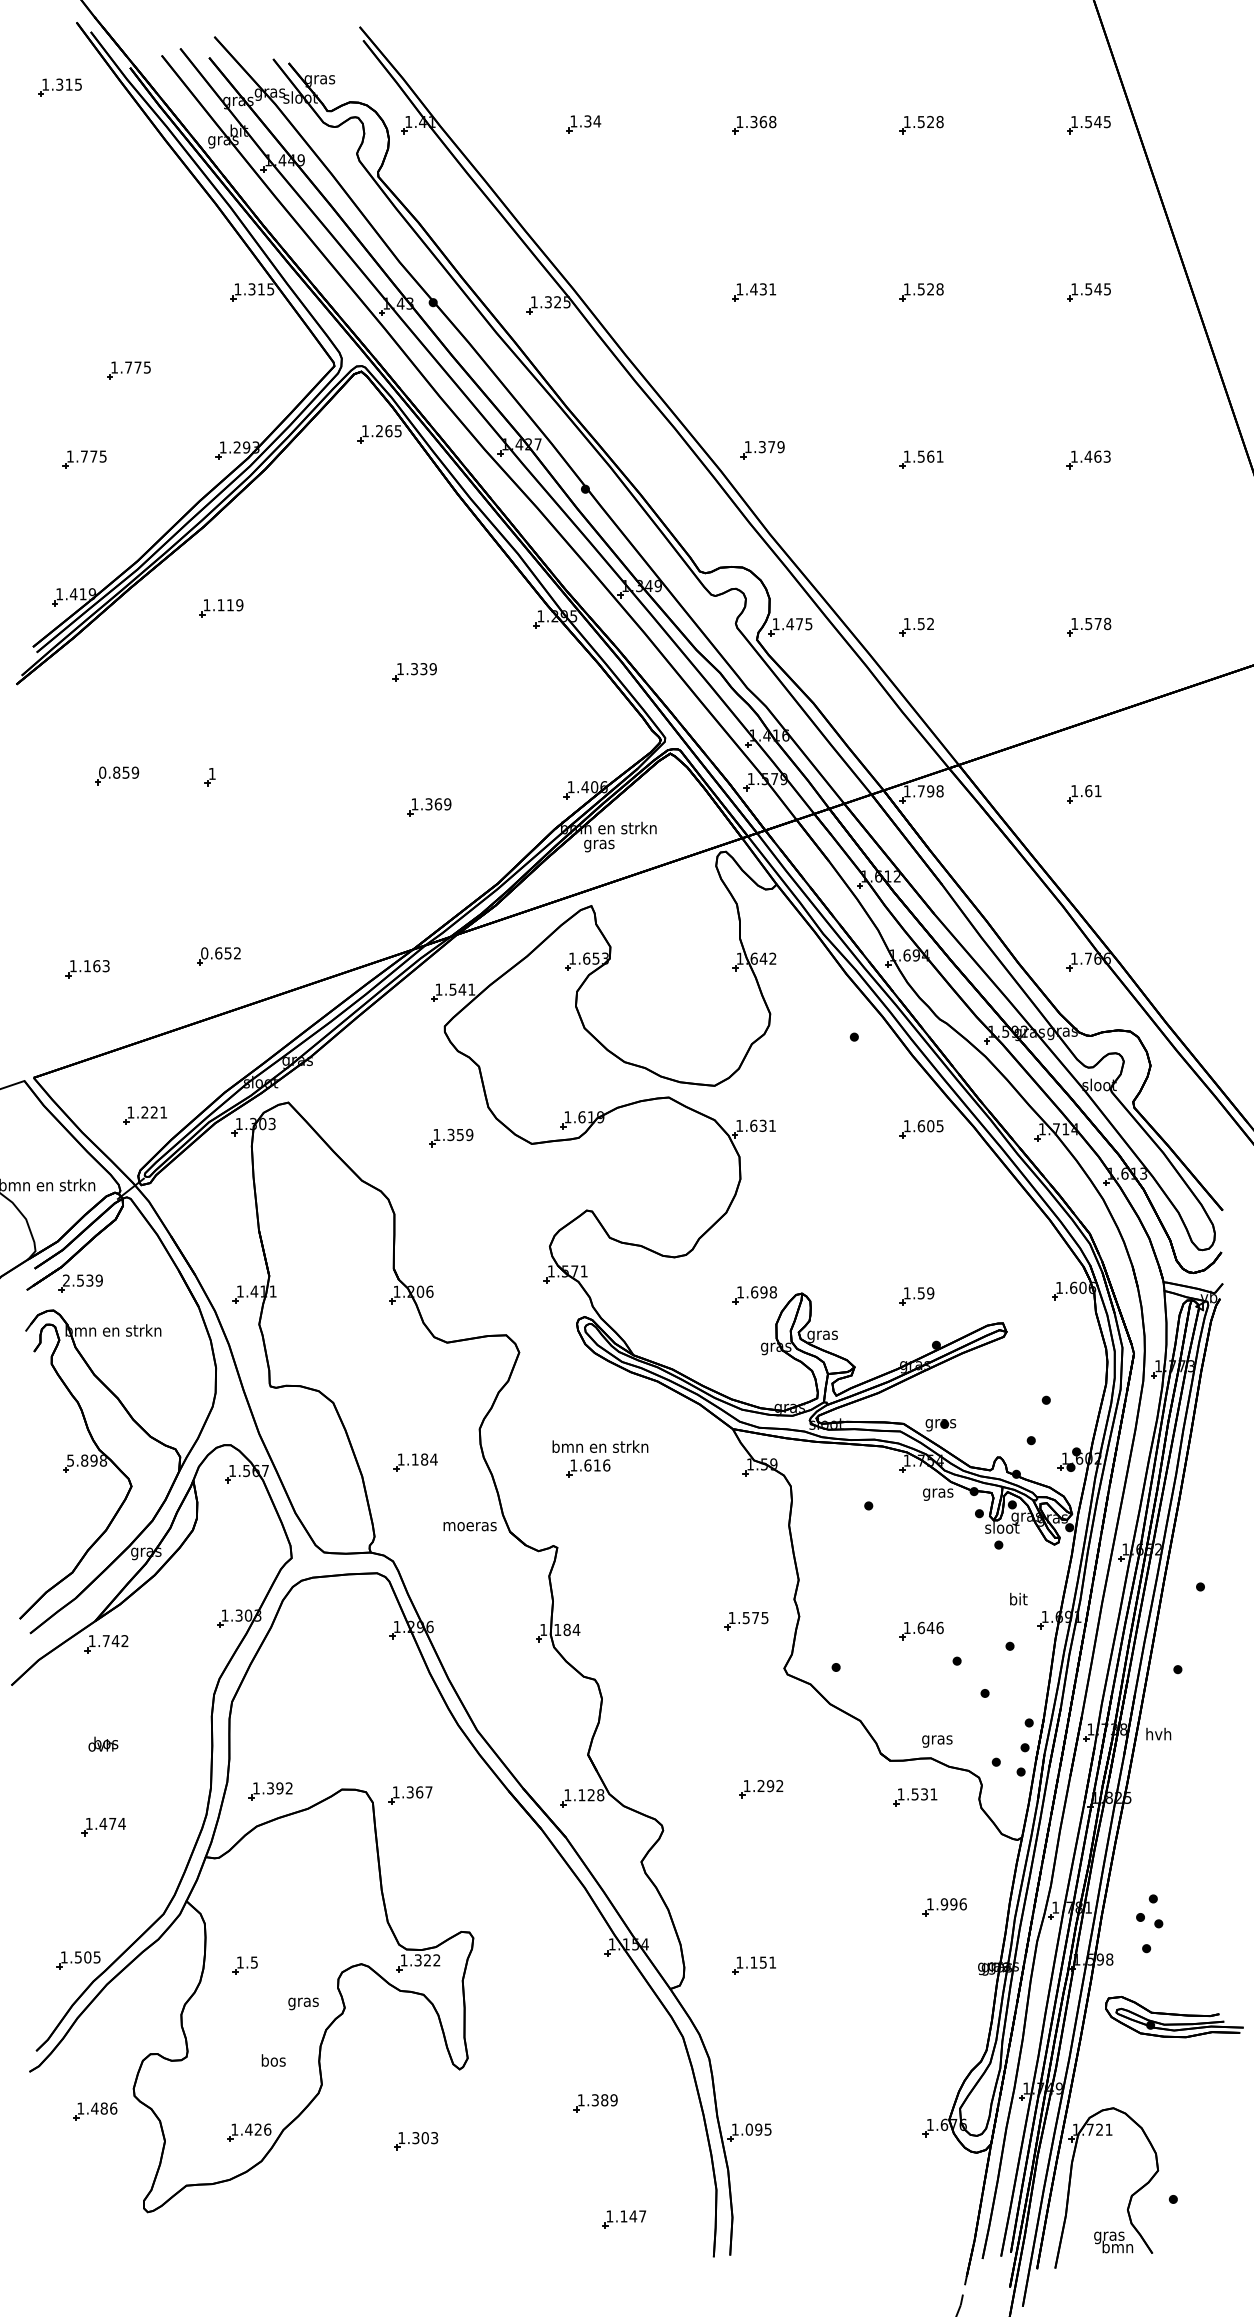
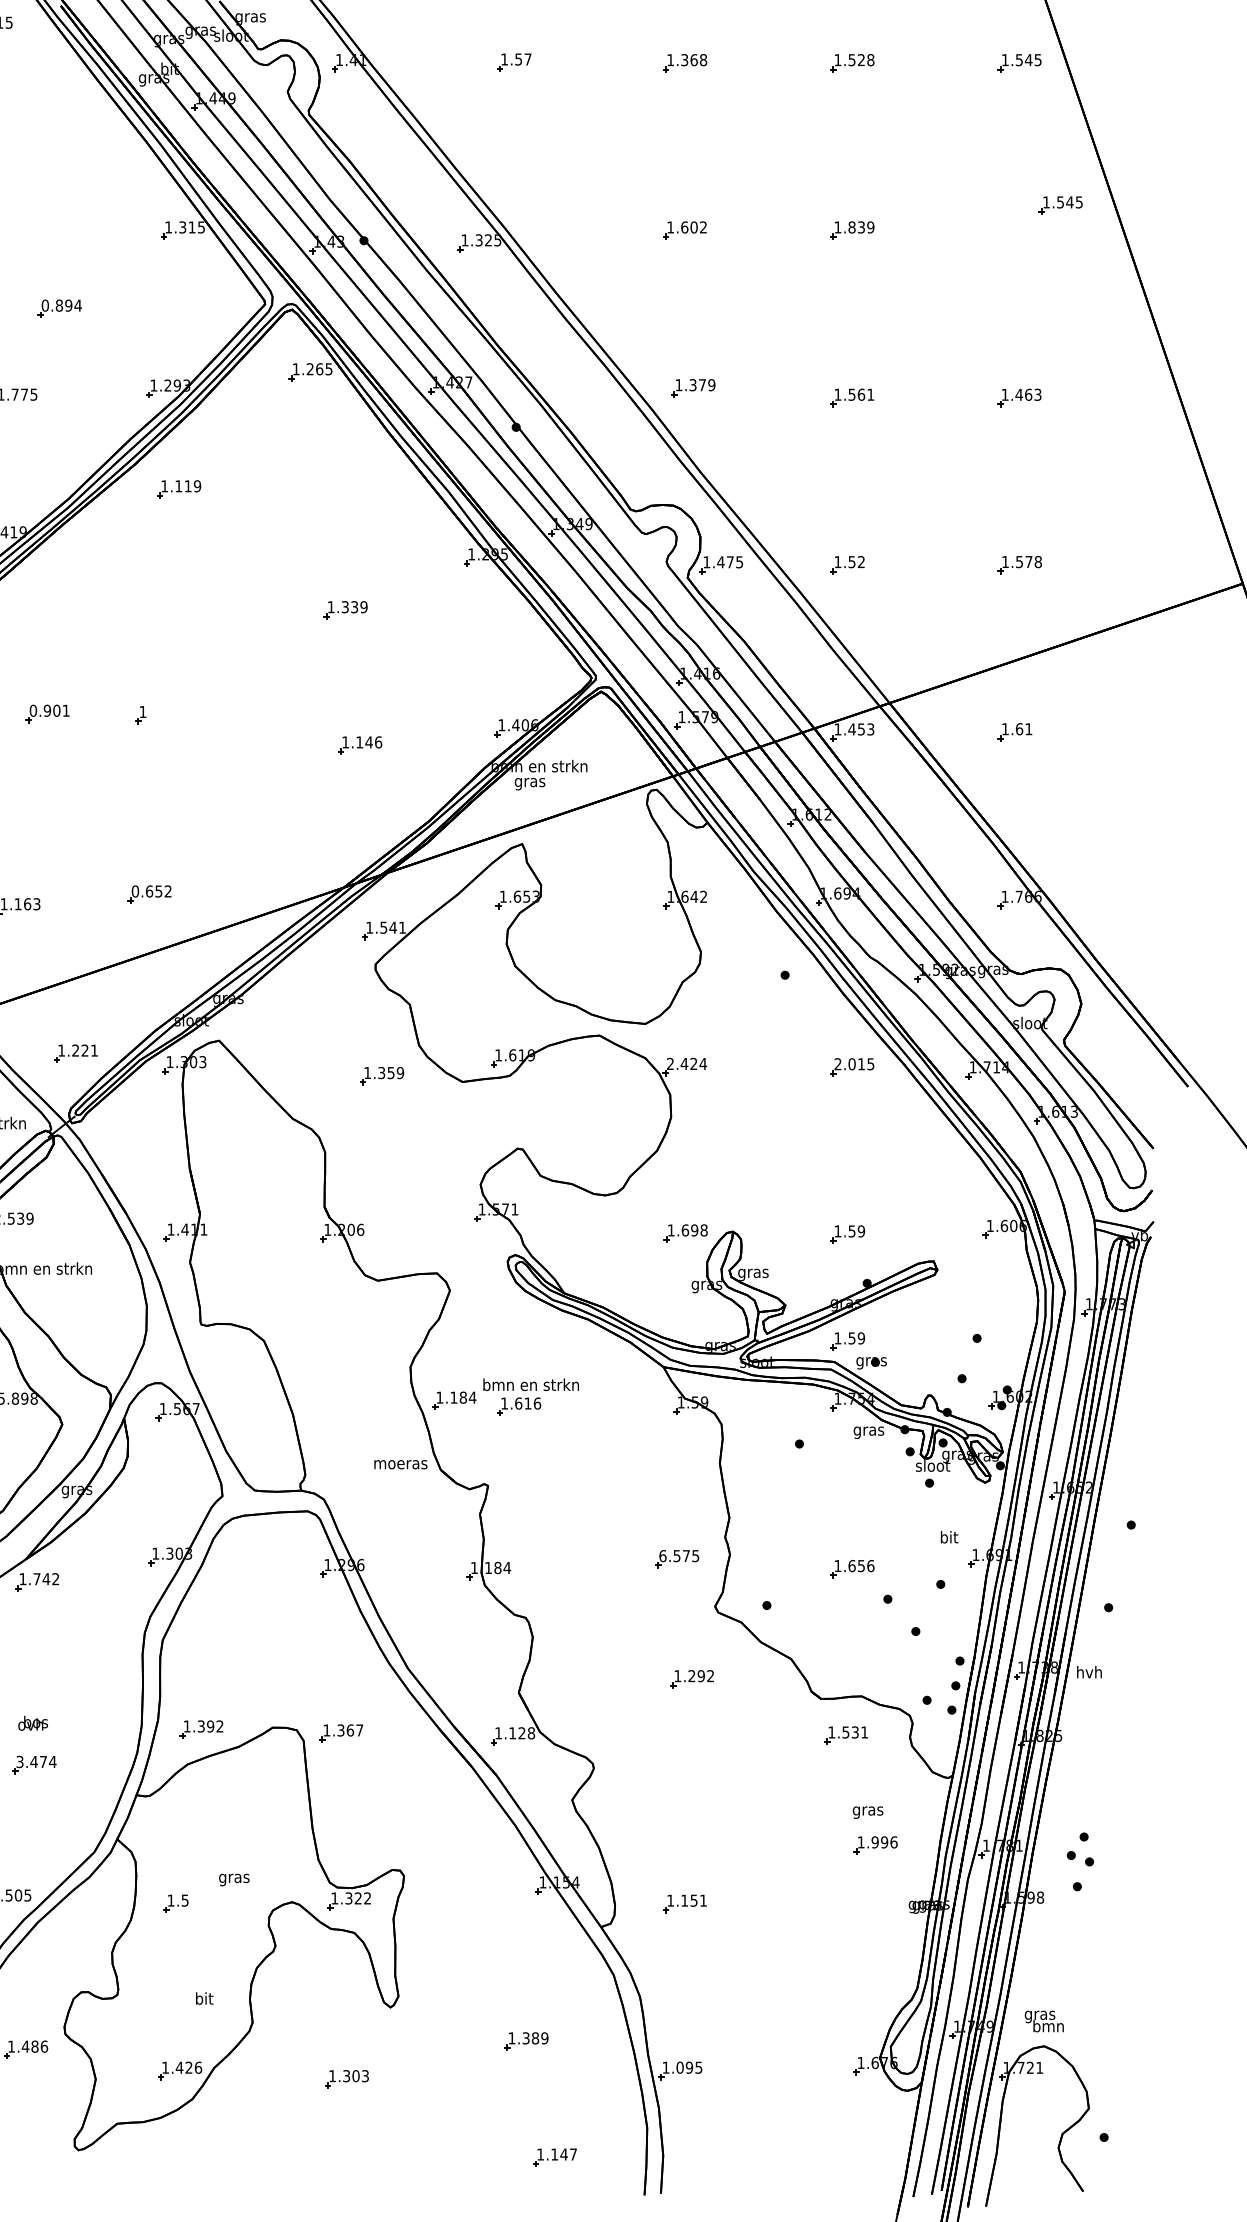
text: (592, 121) -> (523, 59), 1.34 -> 1.57
text: (763, 289) -> (694, 227), 1.431 -> 1.602
text: (930, 289) -> (861, 227), 1.528 -> 1.839
part: (1088, 292) -> (1060, 205), moved
text: (131, 367) -> (62, 305), 1.775 -> 0.894
part: (221, 608) -> (179, 489), moved
text: (126, 772) -> (57, 710), 0.859 -> 0.901
text: (930, 791) -> (861, 729), 1.798 -> 1.453
text: (438, 804) -> (369, 742), 1.369 -> 1.146
text: (756, 1125) -> (687, 1063), 1.631 -> 2.424
text: (918, 1126) -> (849, 1064), 1.605 -> 2.015
part: (916, 1403) -> (847, 1341), added
part: (415, 1462) -> (454, 1400), moved
text: (731, 1617) -> (662, 1555), 1.575 -> 6.575
text: (930, 1628) -> (861, 1566), 1.646 -> 1.656
text: (937, 1741) -> (868, 1812), moved
text: (103, 1743) -> (33, 1722), moved
part: (761, 1789) -> (692, 1679), moved
text: (88, 1823) -> (19, 1761), 1.474 -> 3.474
text: (303, 2003) -> (234, 1879), moved
part: (1174, 2017) -> (1105, 1955), removed
text: (273, 2060) -> (204, 1998), bos -> bit
text: (1113, 2242) -> (1044, 2021), moved

